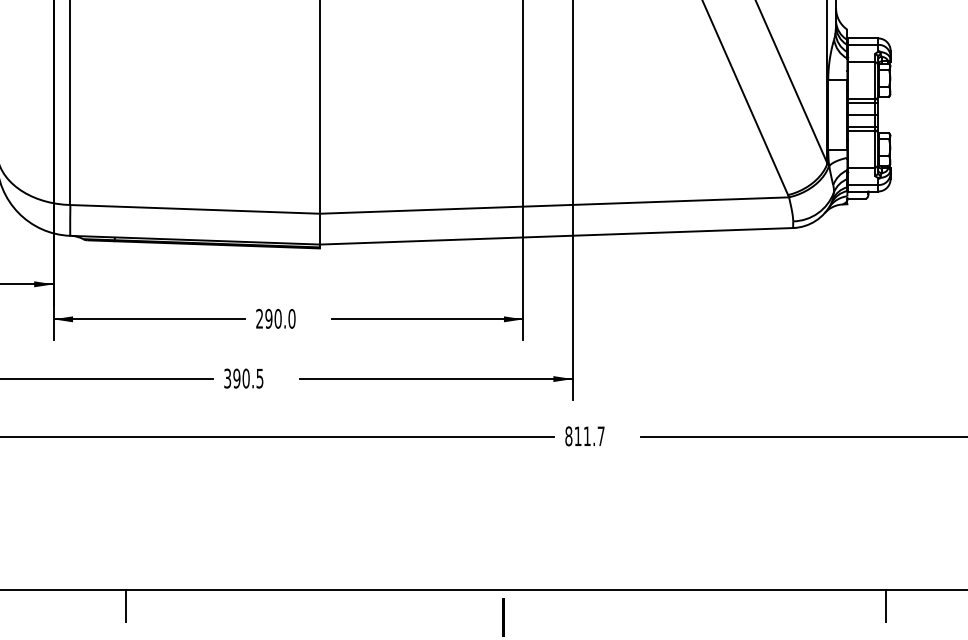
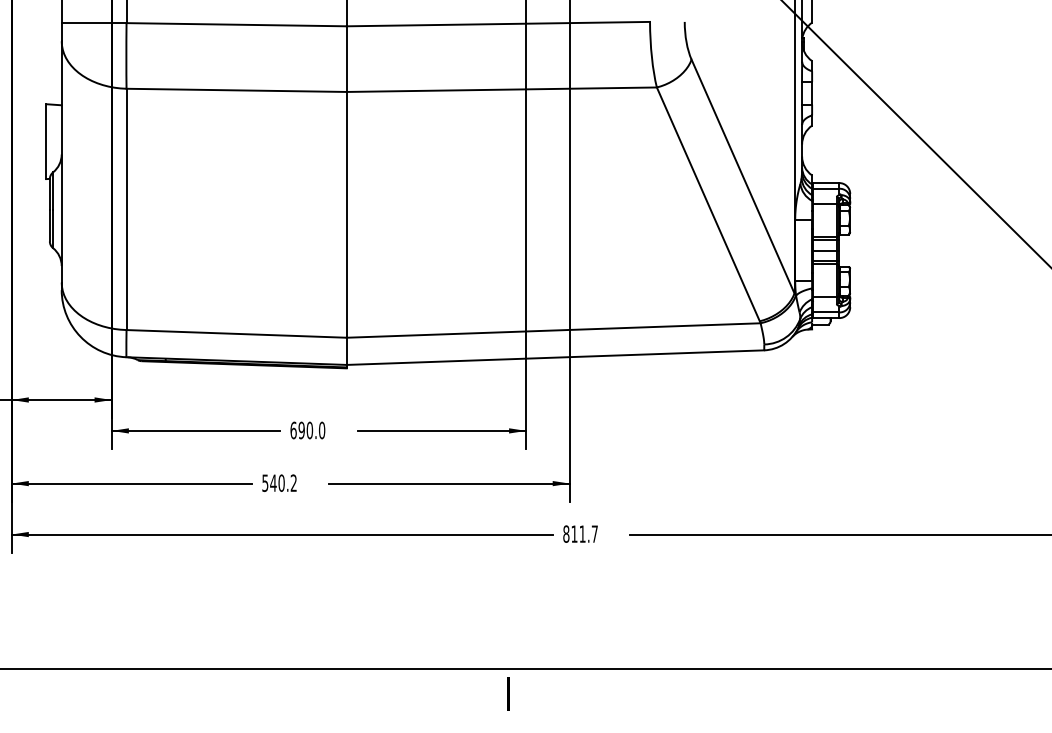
text: (259, 318) -> (293, 430), 290.0 -> 690.0
text: (243, 377) -> (279, 482), 390.5 -> 540.2
line: (125, 605) -> (175, 683), removed
line: (886, 605) -> (846, 683), removed

